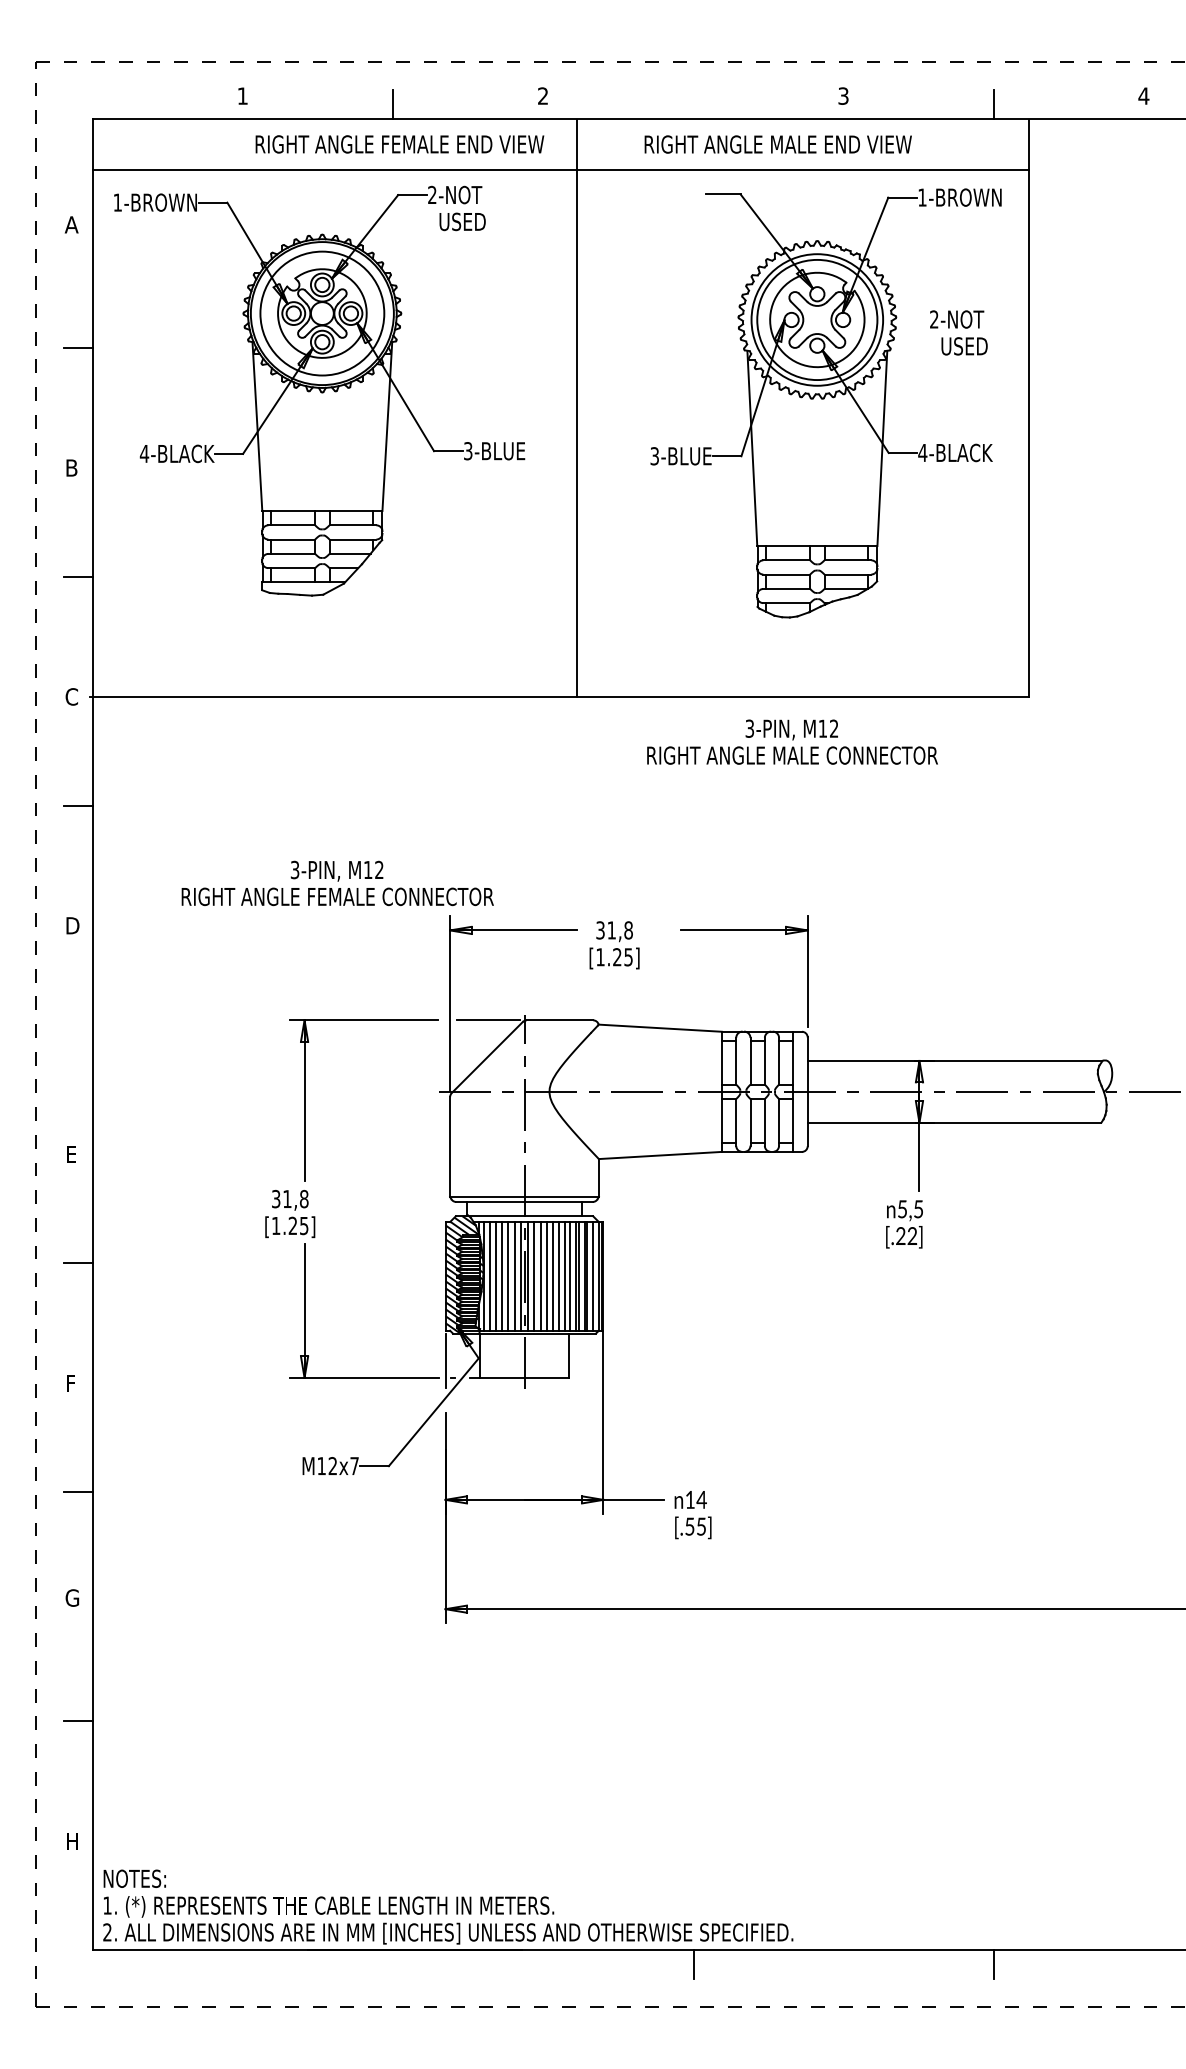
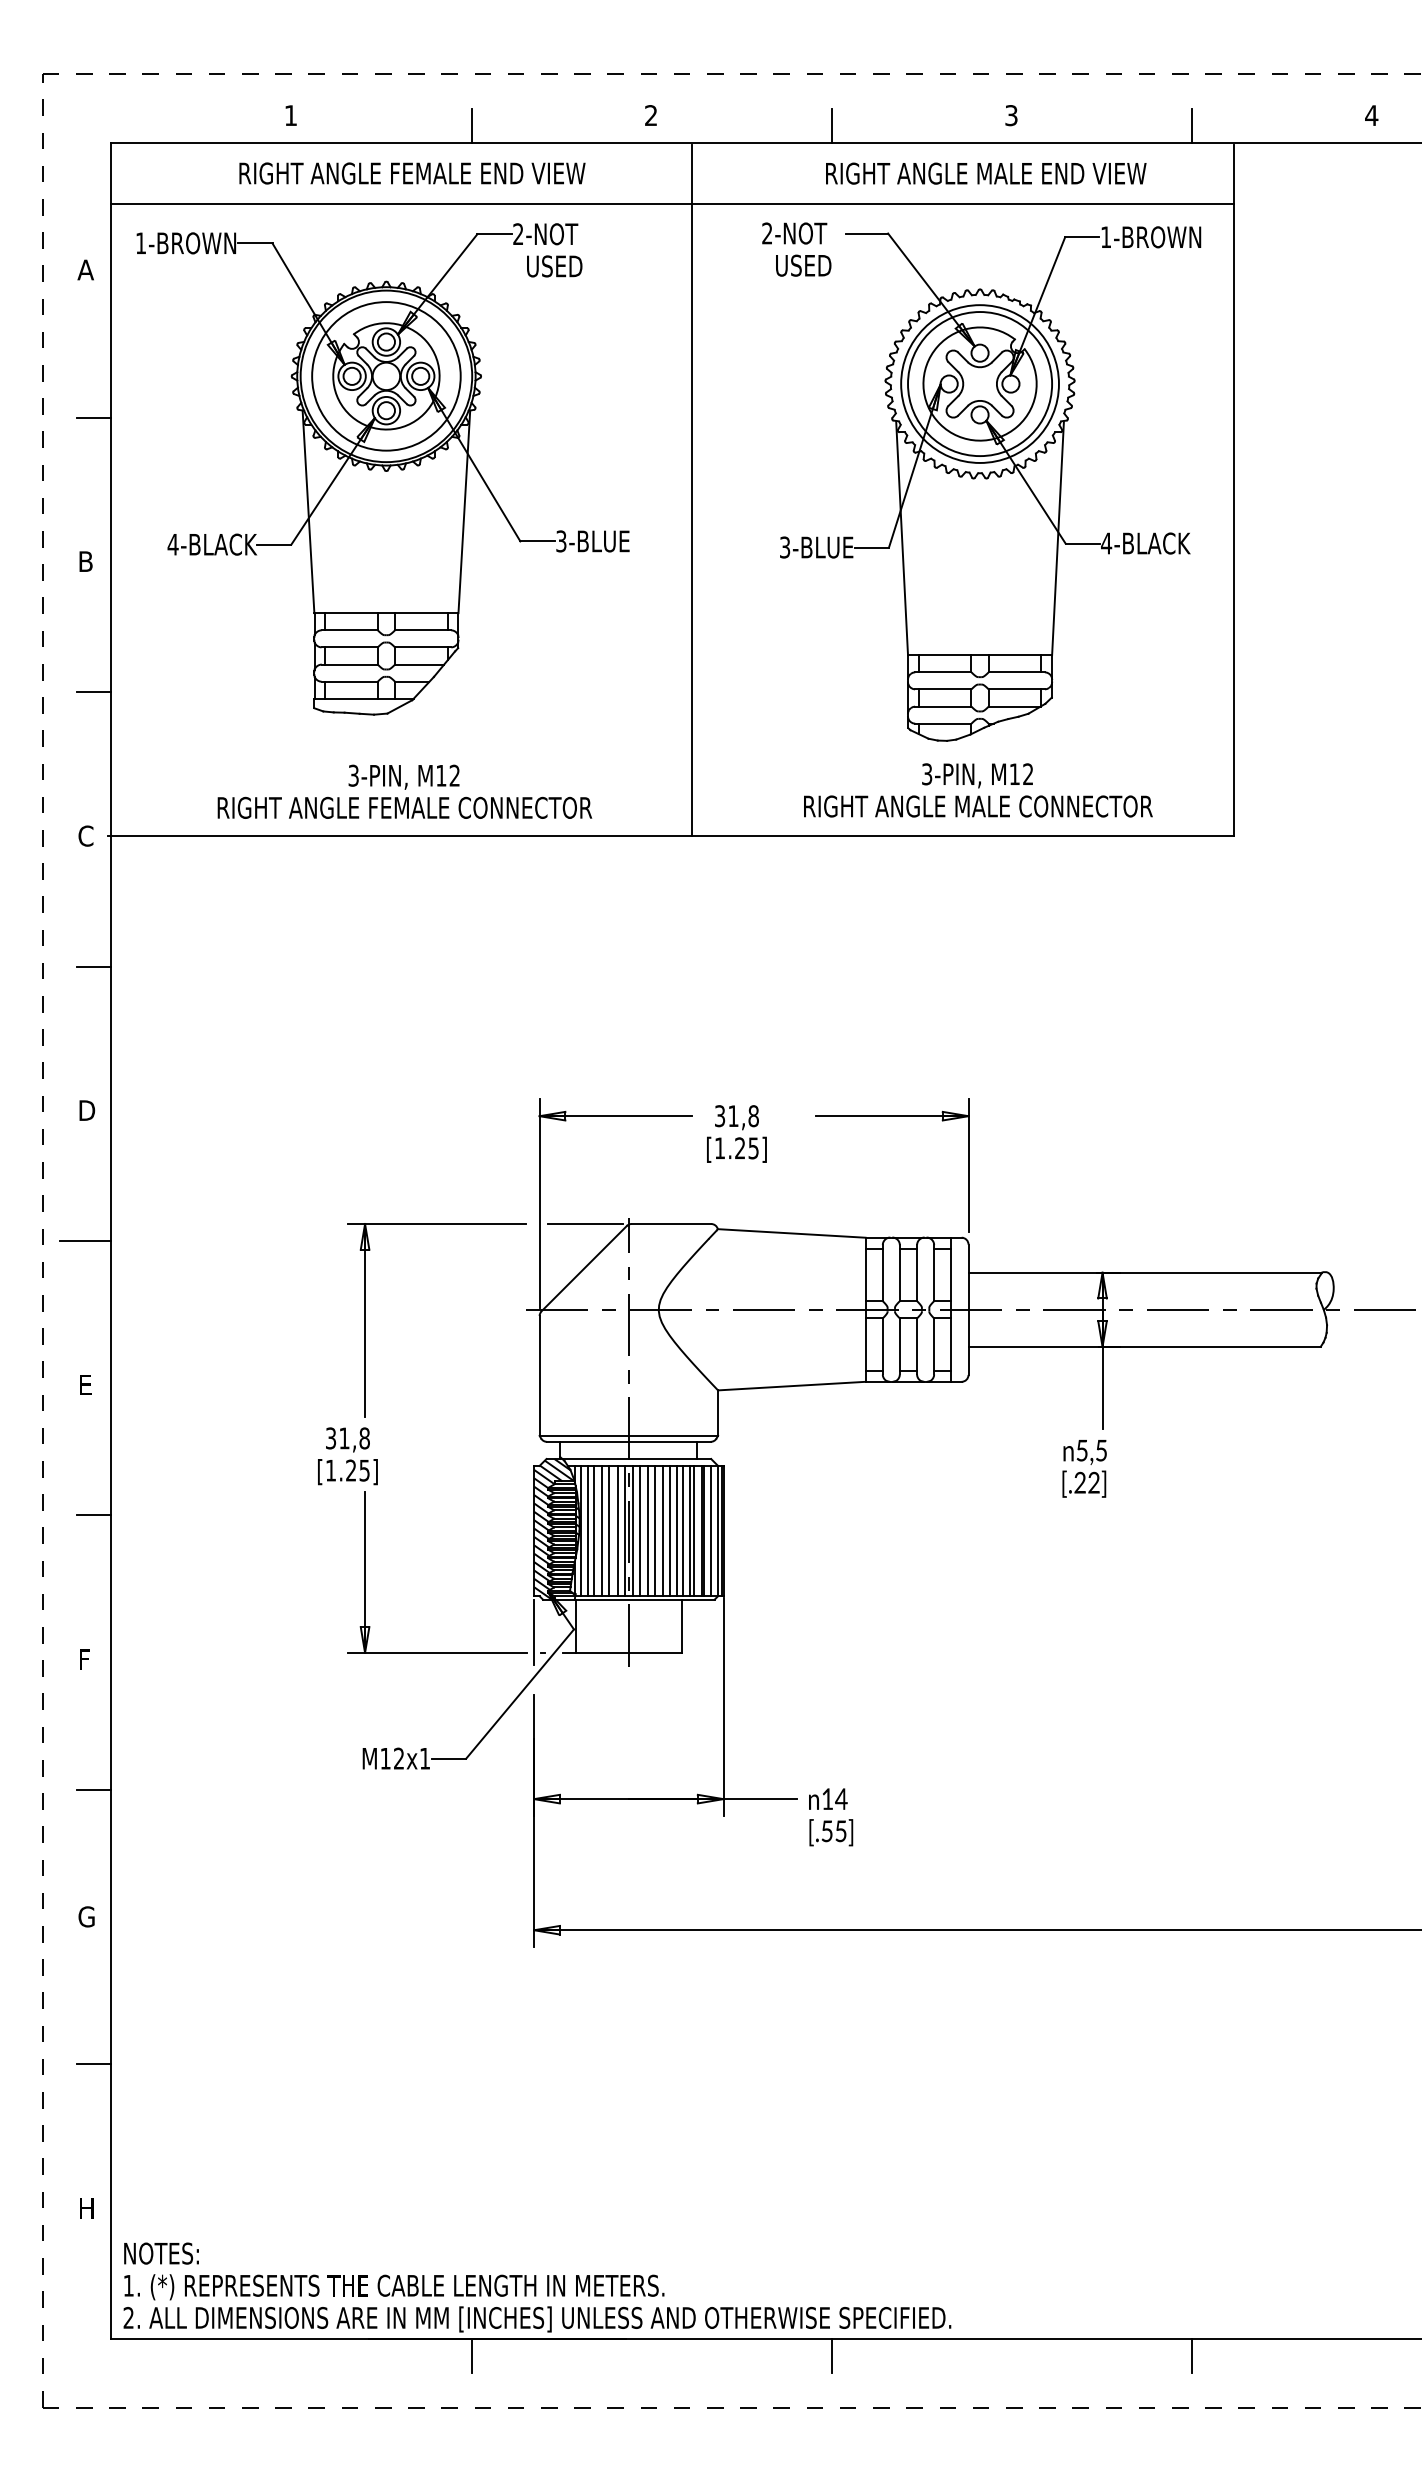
line: (693, 104) -> (831, 125), added
text: (399, 144) -> (412, 173), moved
text: (778, 144) -> (986, 173), moved
text: (958, 332) -> (796, 249), moved
text: (792, 742) -> (978, 790), moved
text: (337, 883) -> (404, 791), moved
line: (71, 1034) -> (85, 1241), added
text: (354, 1465) -> (424, 1758), M12x7 -> M12x1
line: (393, 1963) -> (471, 2355), added

